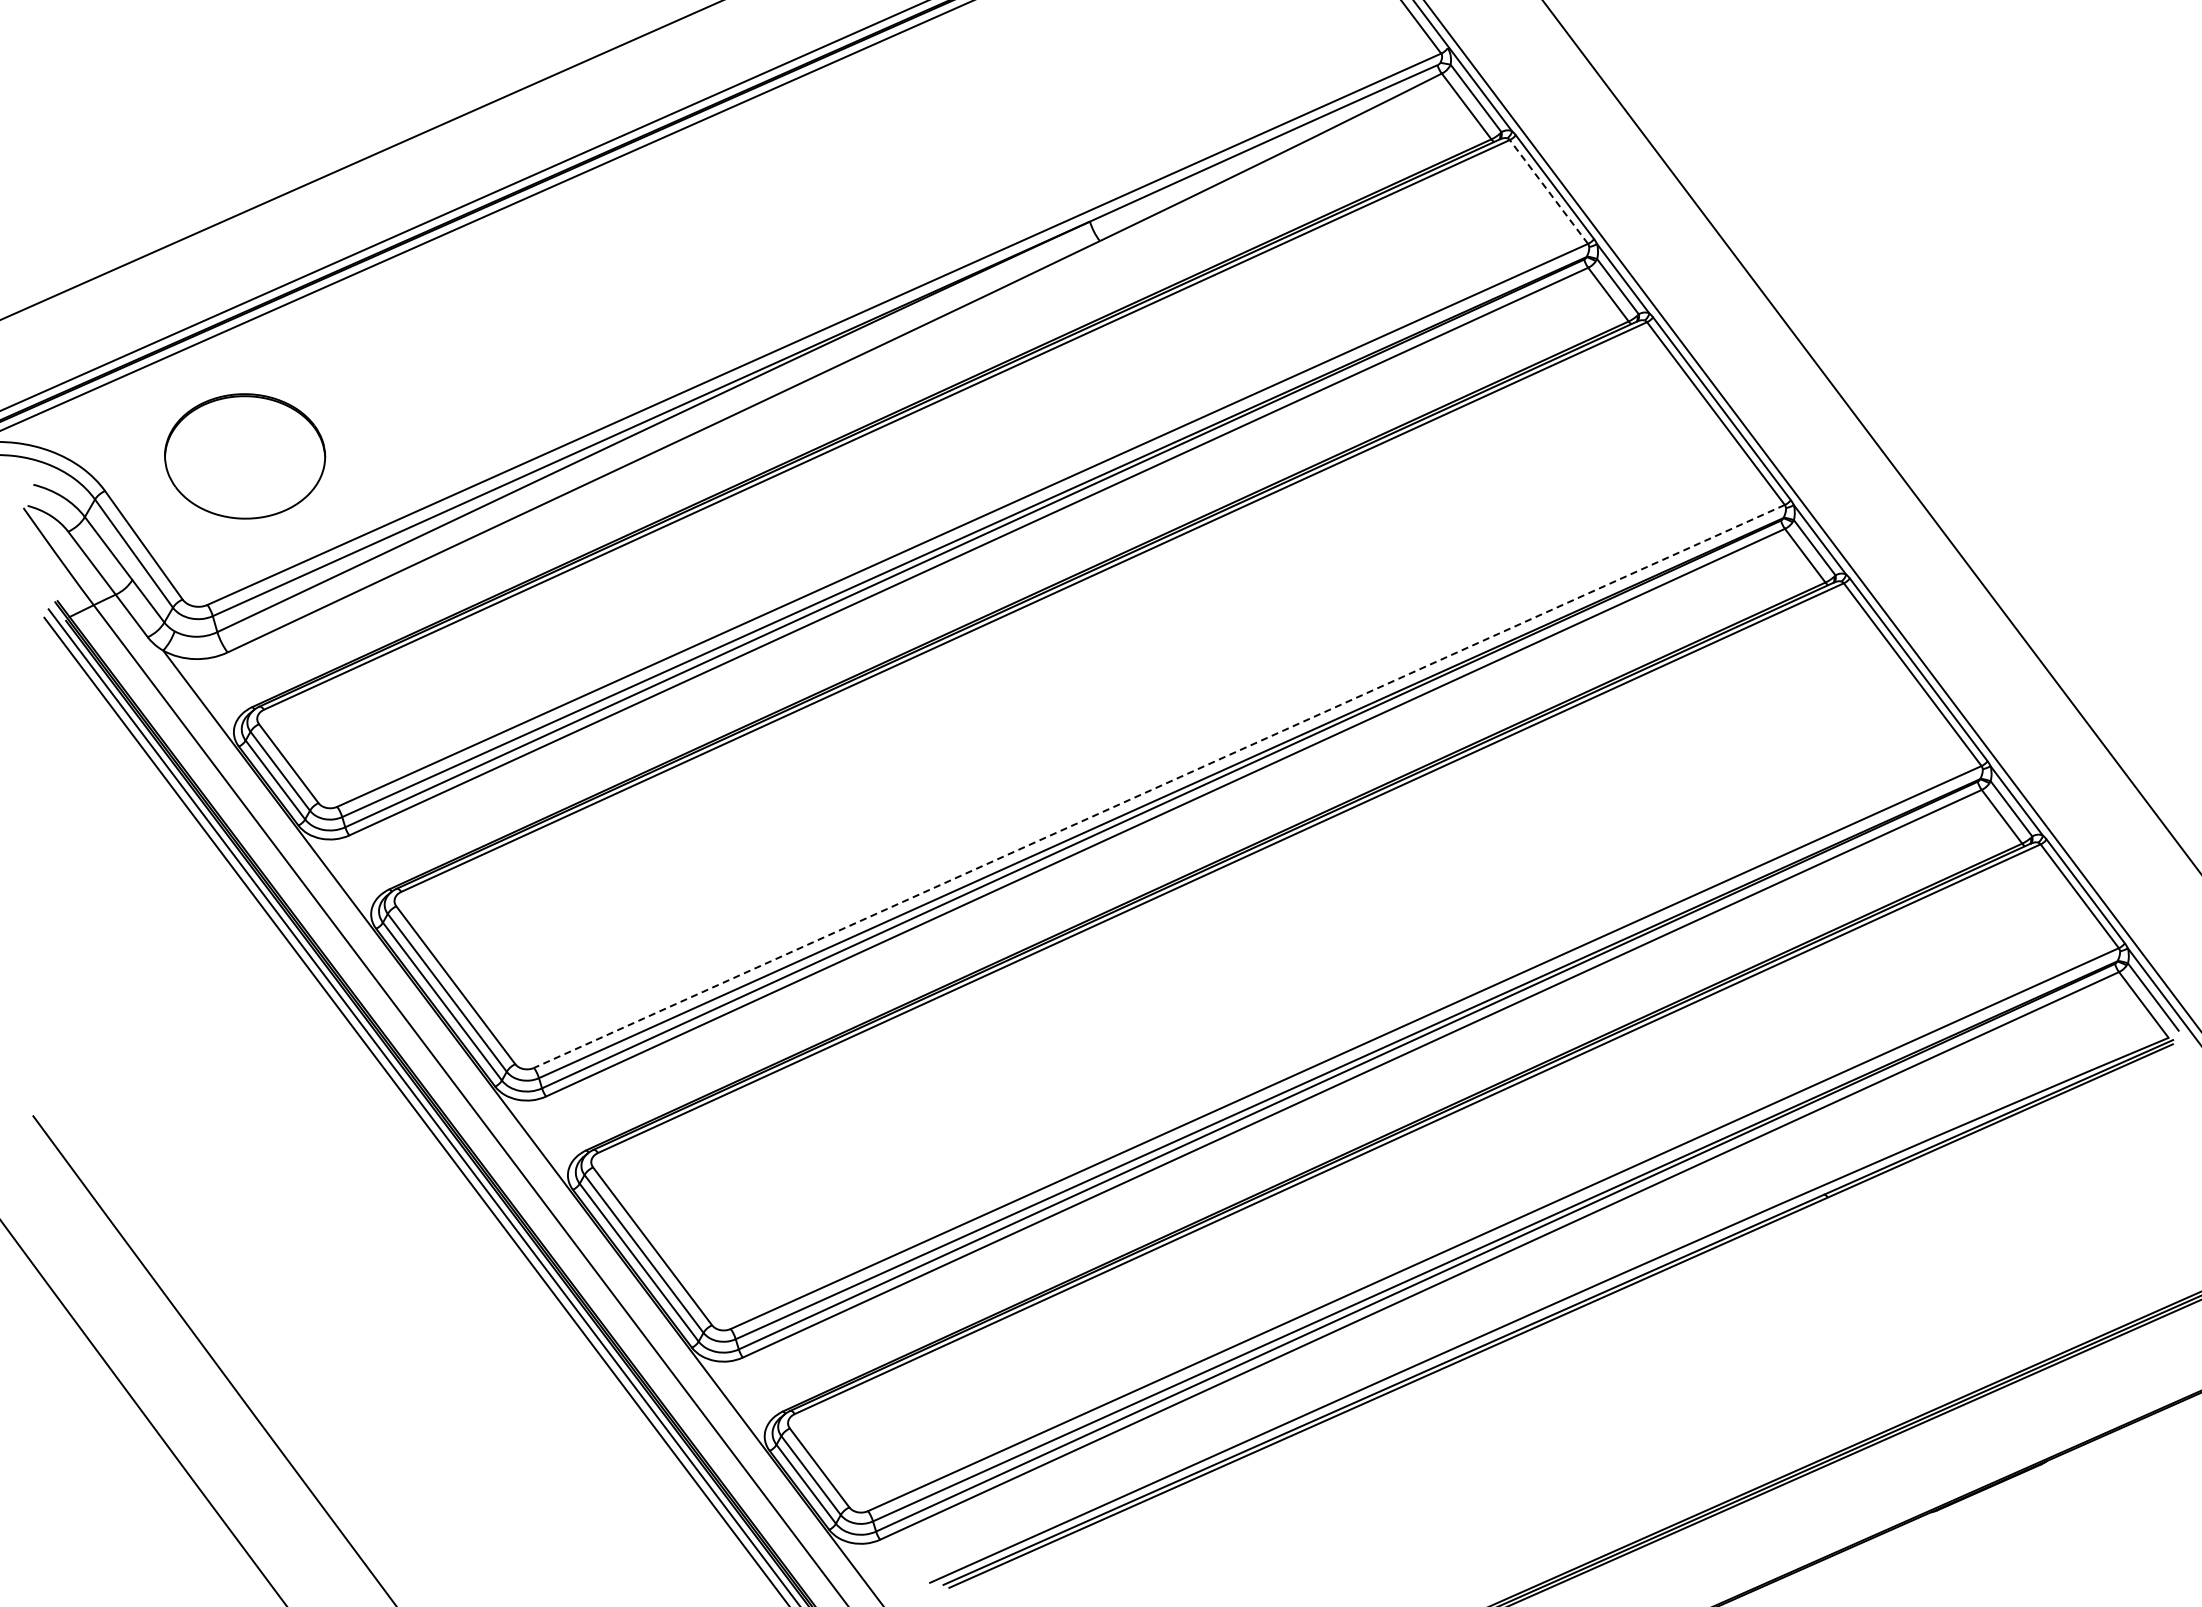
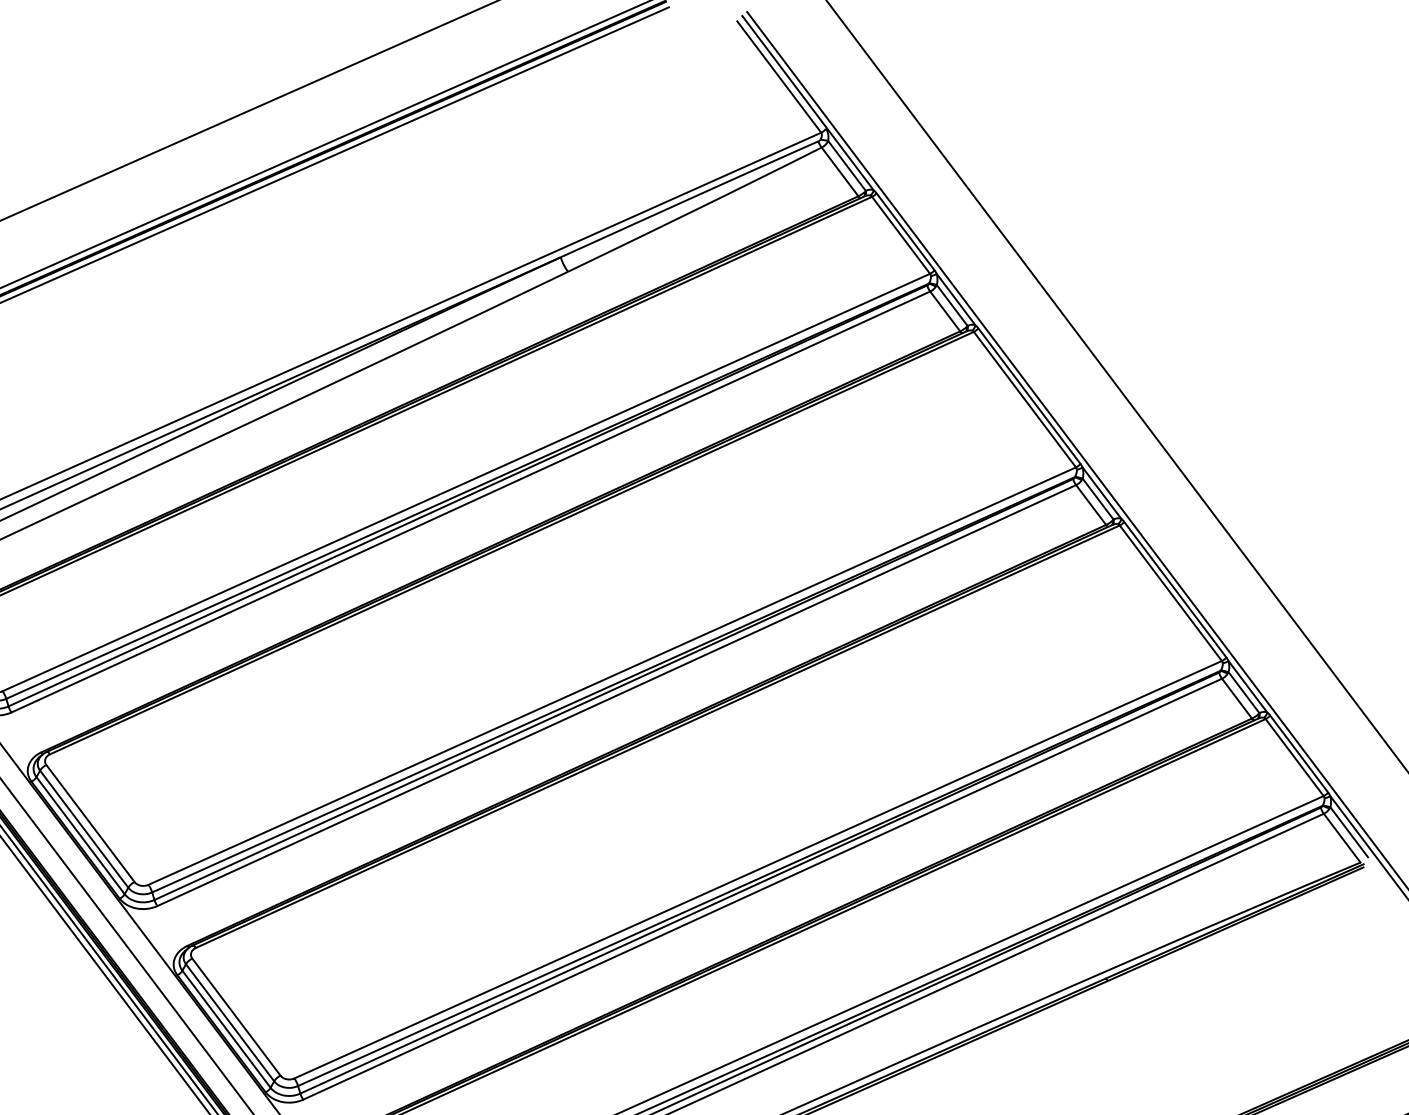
line: (1548, 191) -> (900, 234), dashed -> solid
line: (1159, 786) -> (612, 676), dashed -> solid

